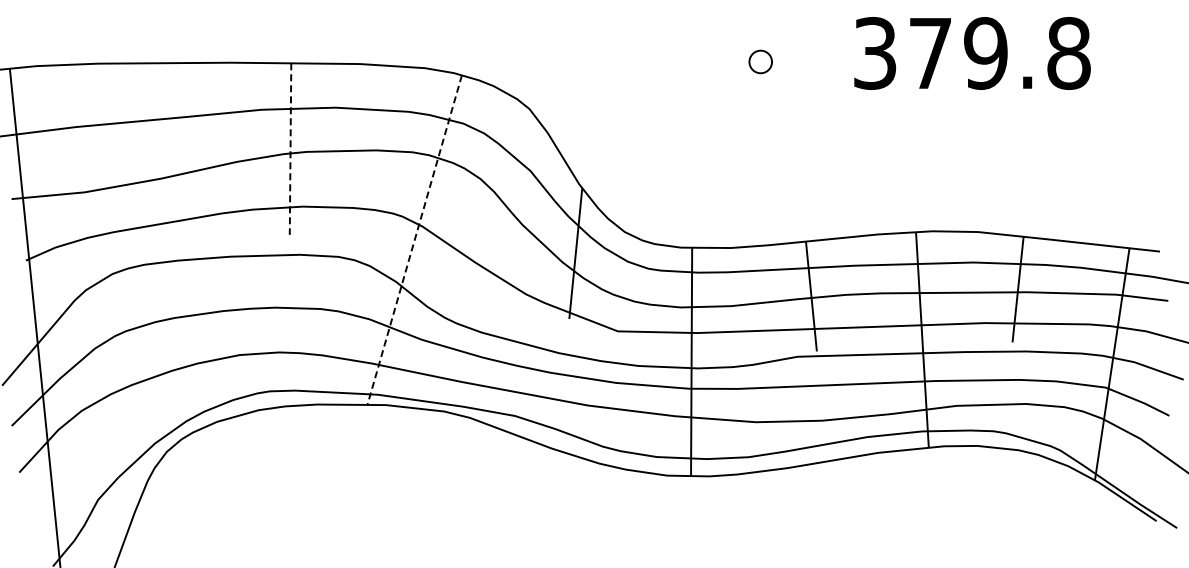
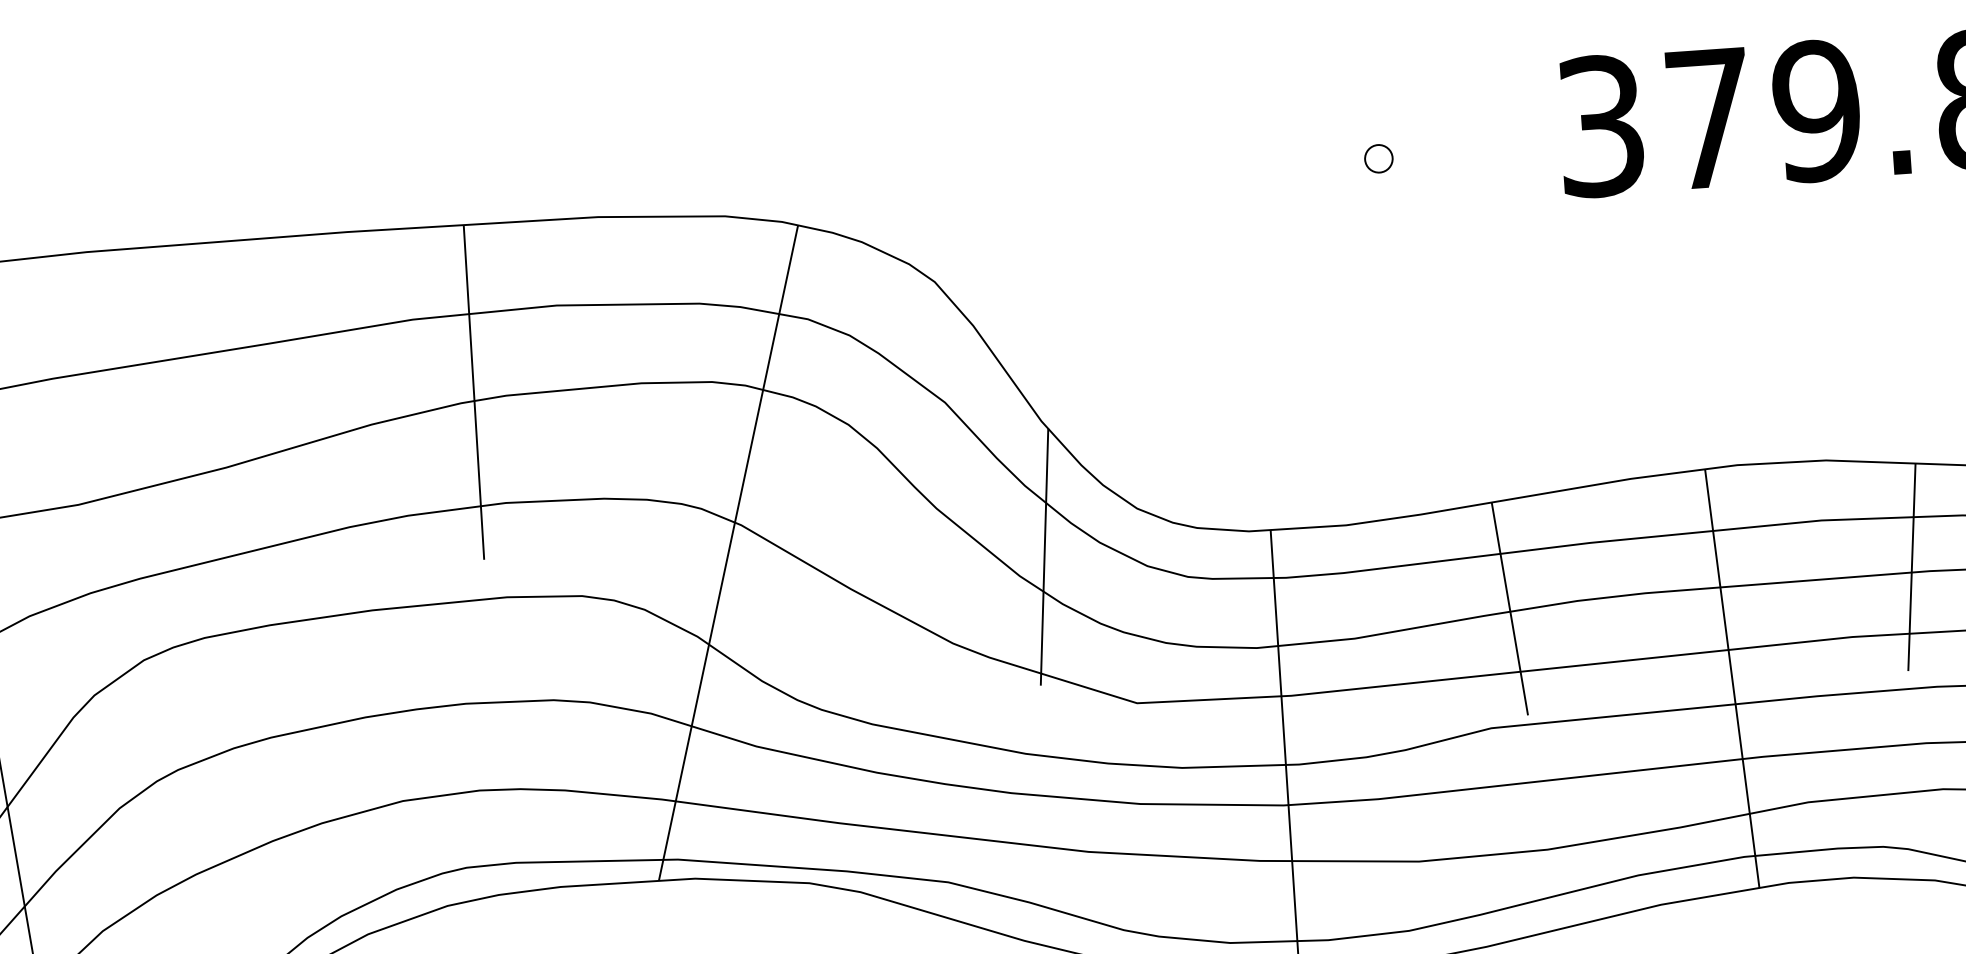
part: (760, 62) -> (1378, 159), size x0.62
line: (290, 149) -> (473, 393), dashed -> solid
line: (414, 240) -> (728, 553), dashed -> solid

